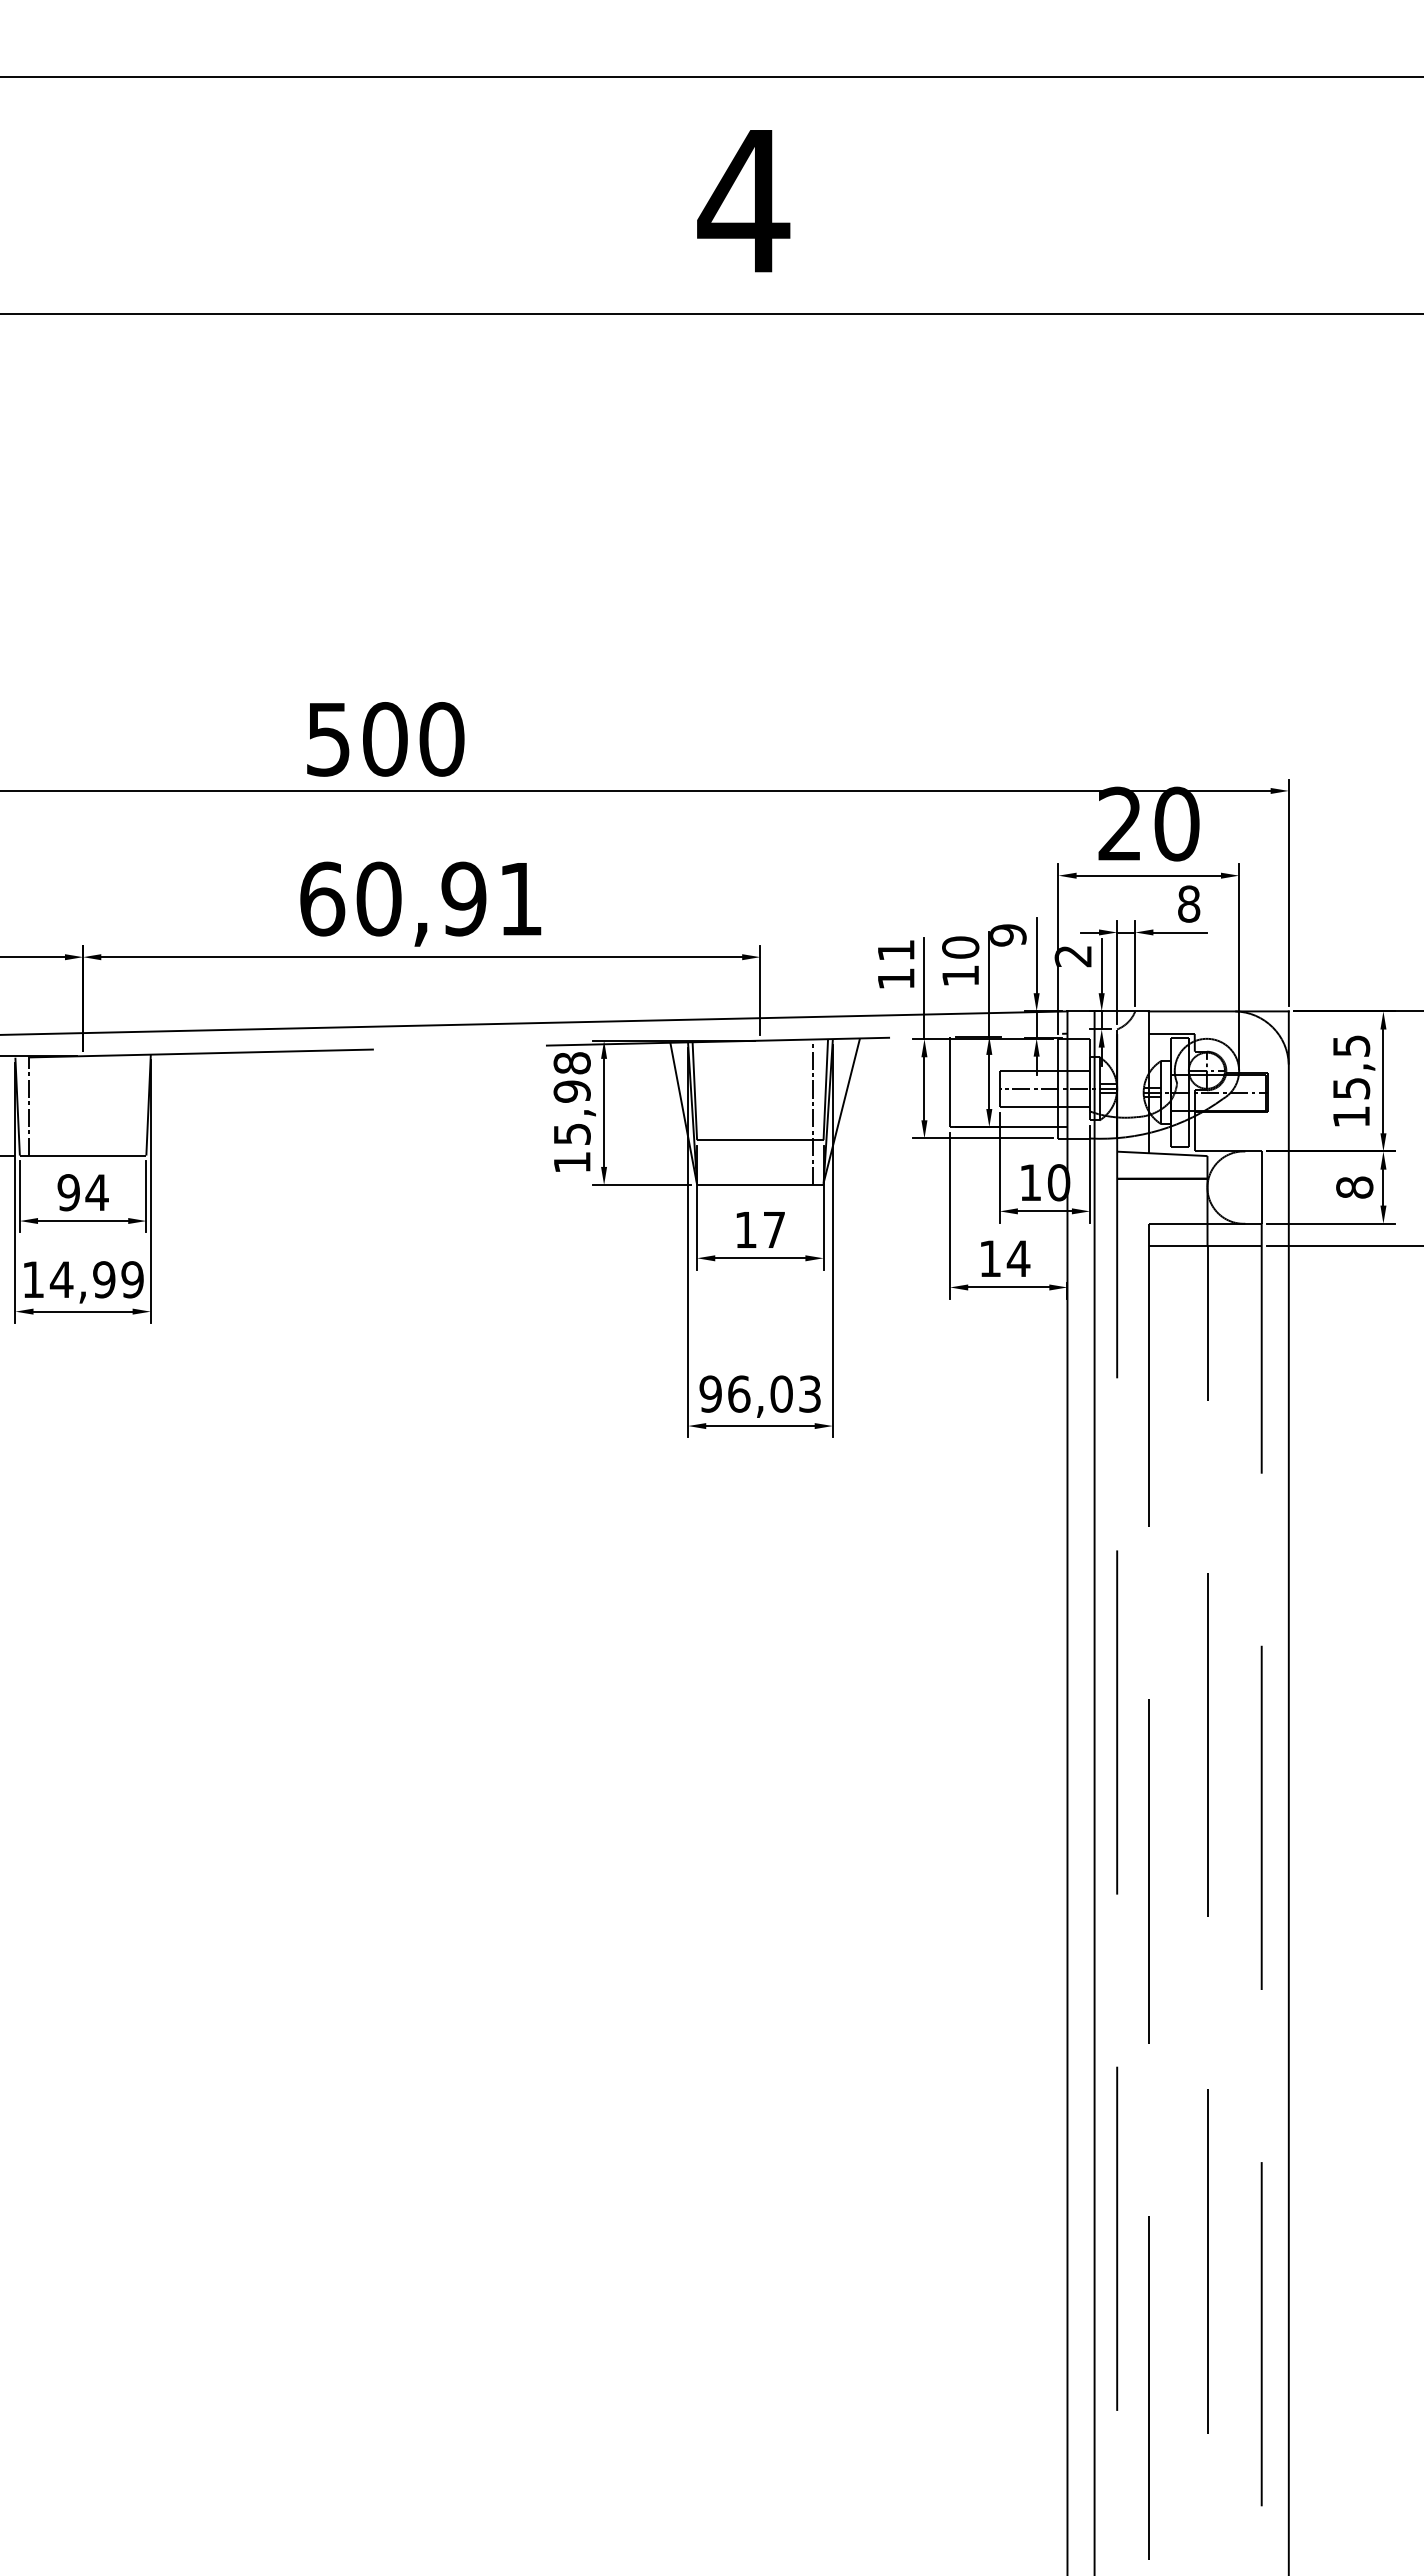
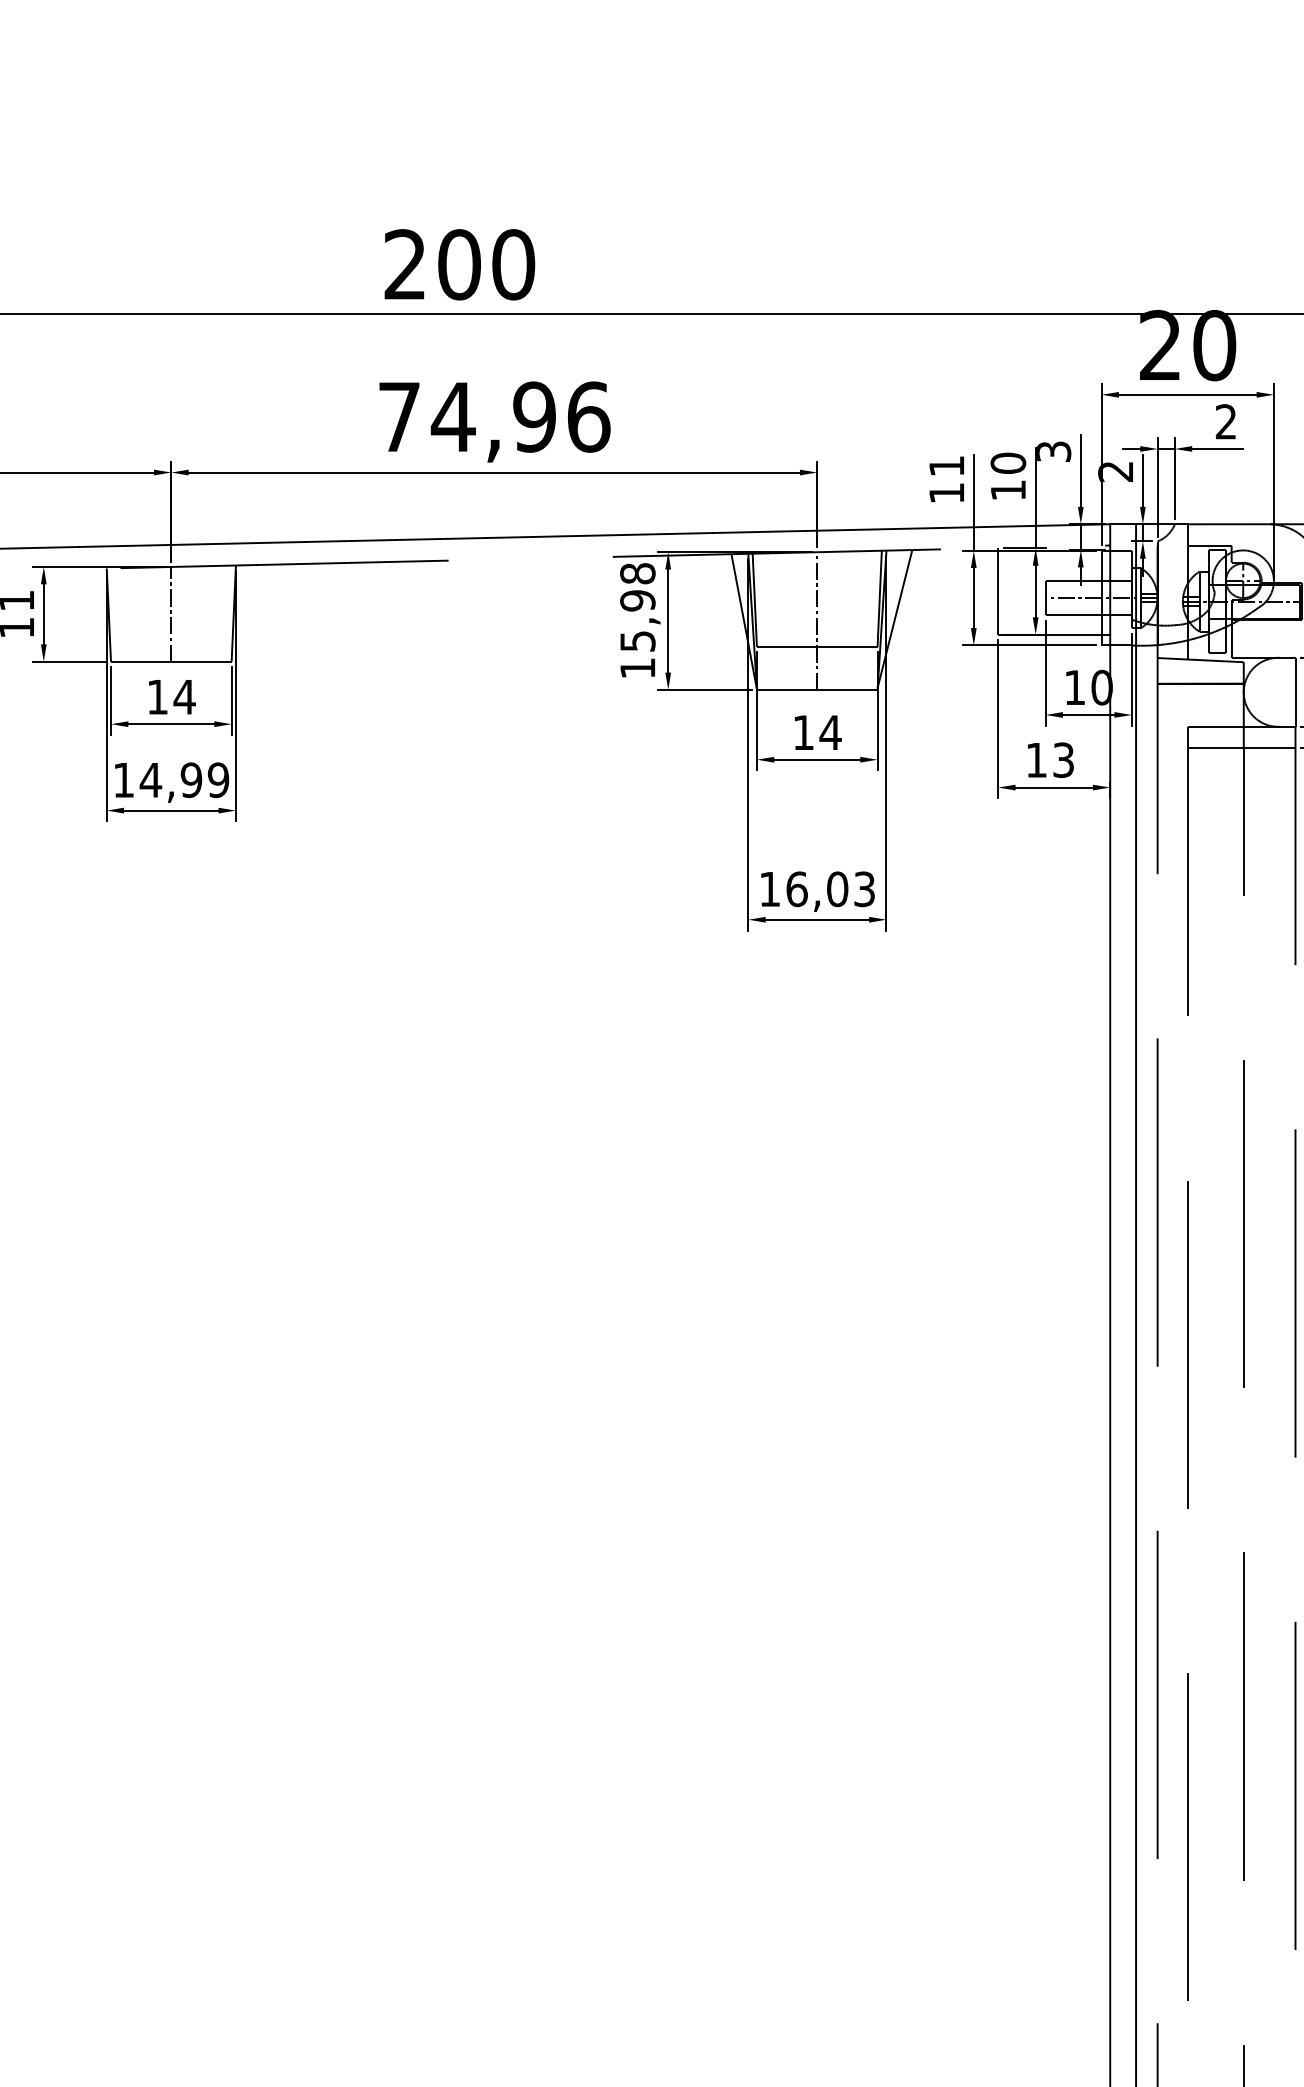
text: (327, 739) -> (404, 264), 500 -> 200
text: (421, 898) -> (494, 416), 60,91 -> 74,96
text: (1189, 903) -> (1226, 421), 8 -> 2
text: (1008, 935) -> (1053, 451), 9 -> 3
line: (29, 1105) -> (171, 614), moved
line: (813, 1112) -> (817, 620), moved
text: (68, 1192) -> (157, 696), 94 -> 14
text: (774, 1229) -> (830, 732), 17 -> 14
text: (1018, 1258) -> (1063, 759), 14 -> 13
text: (710, 1393) -> (769, 888), 96,03 -> 16,03

